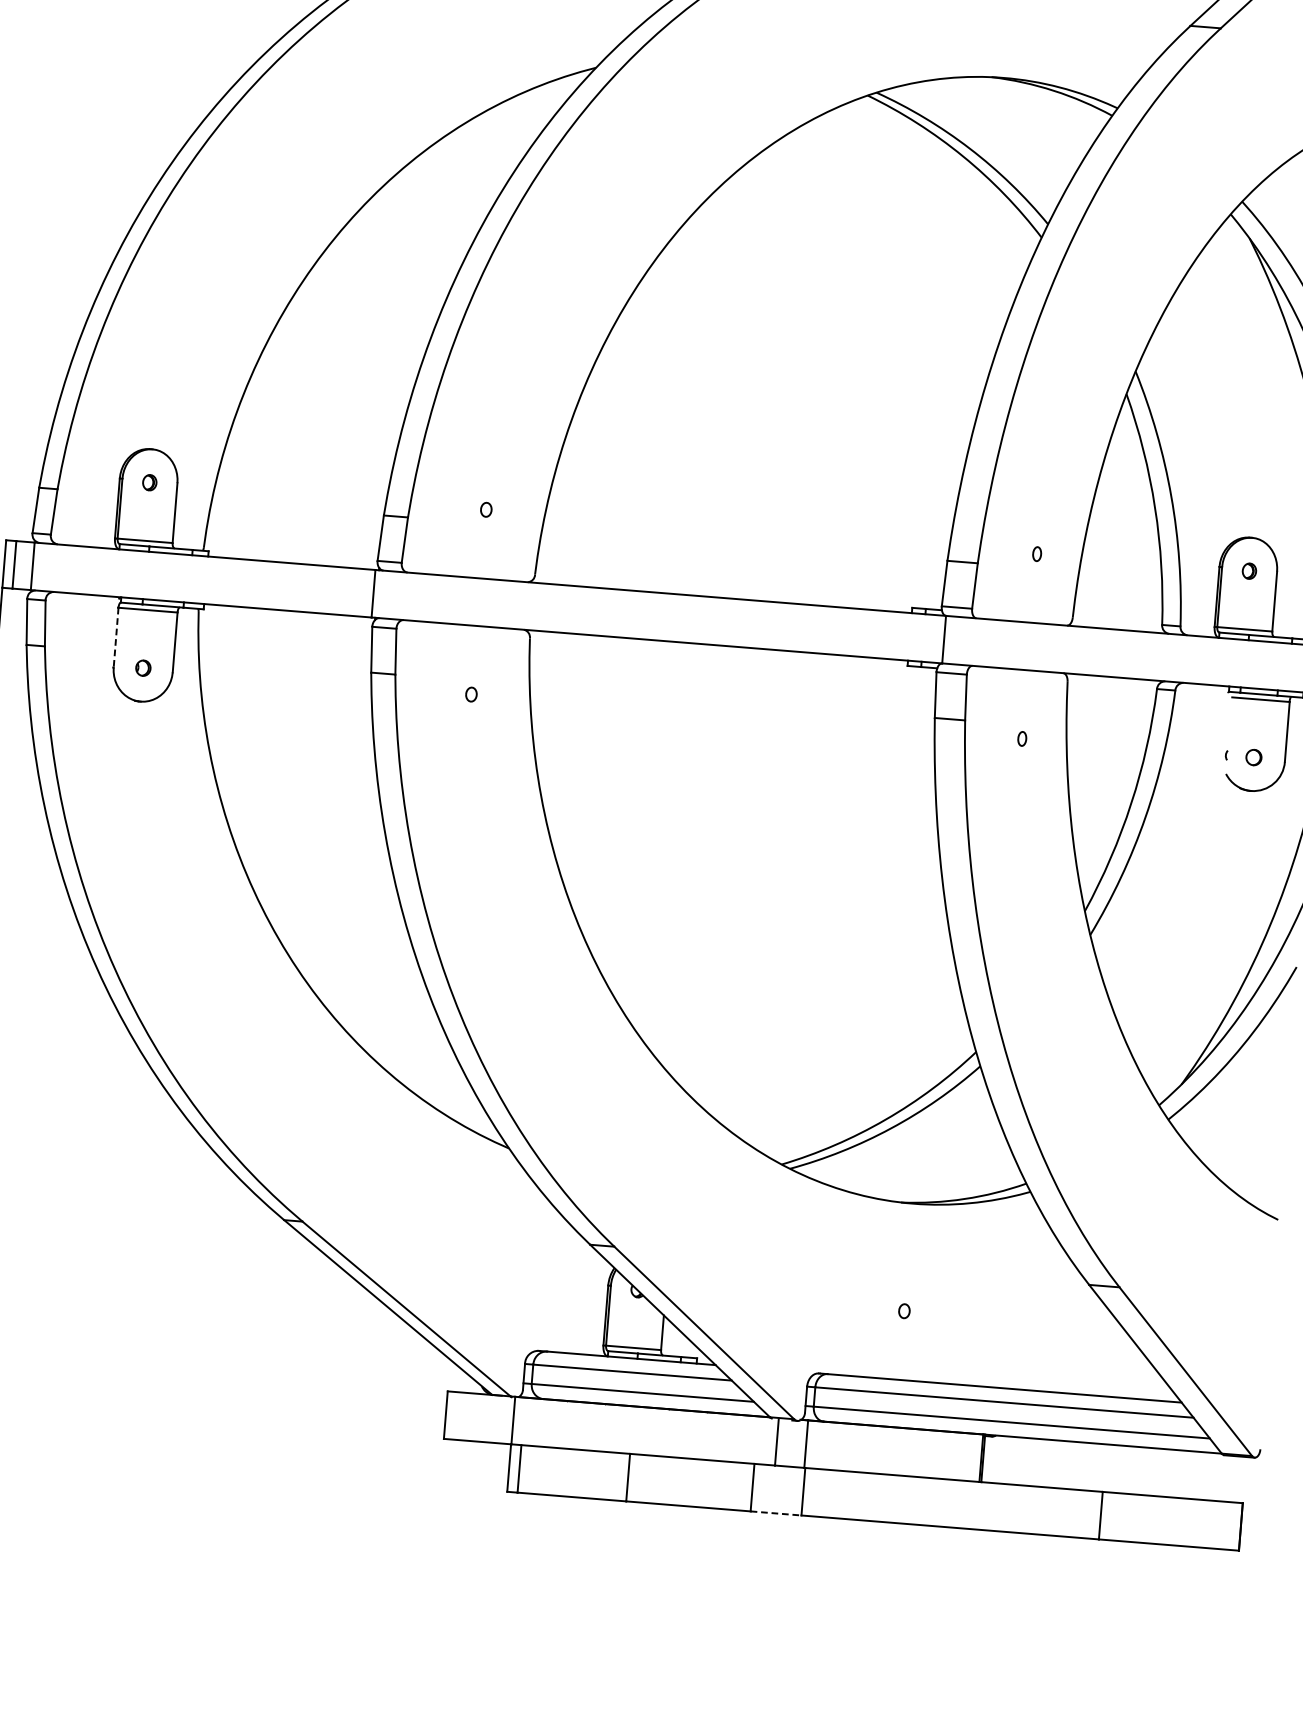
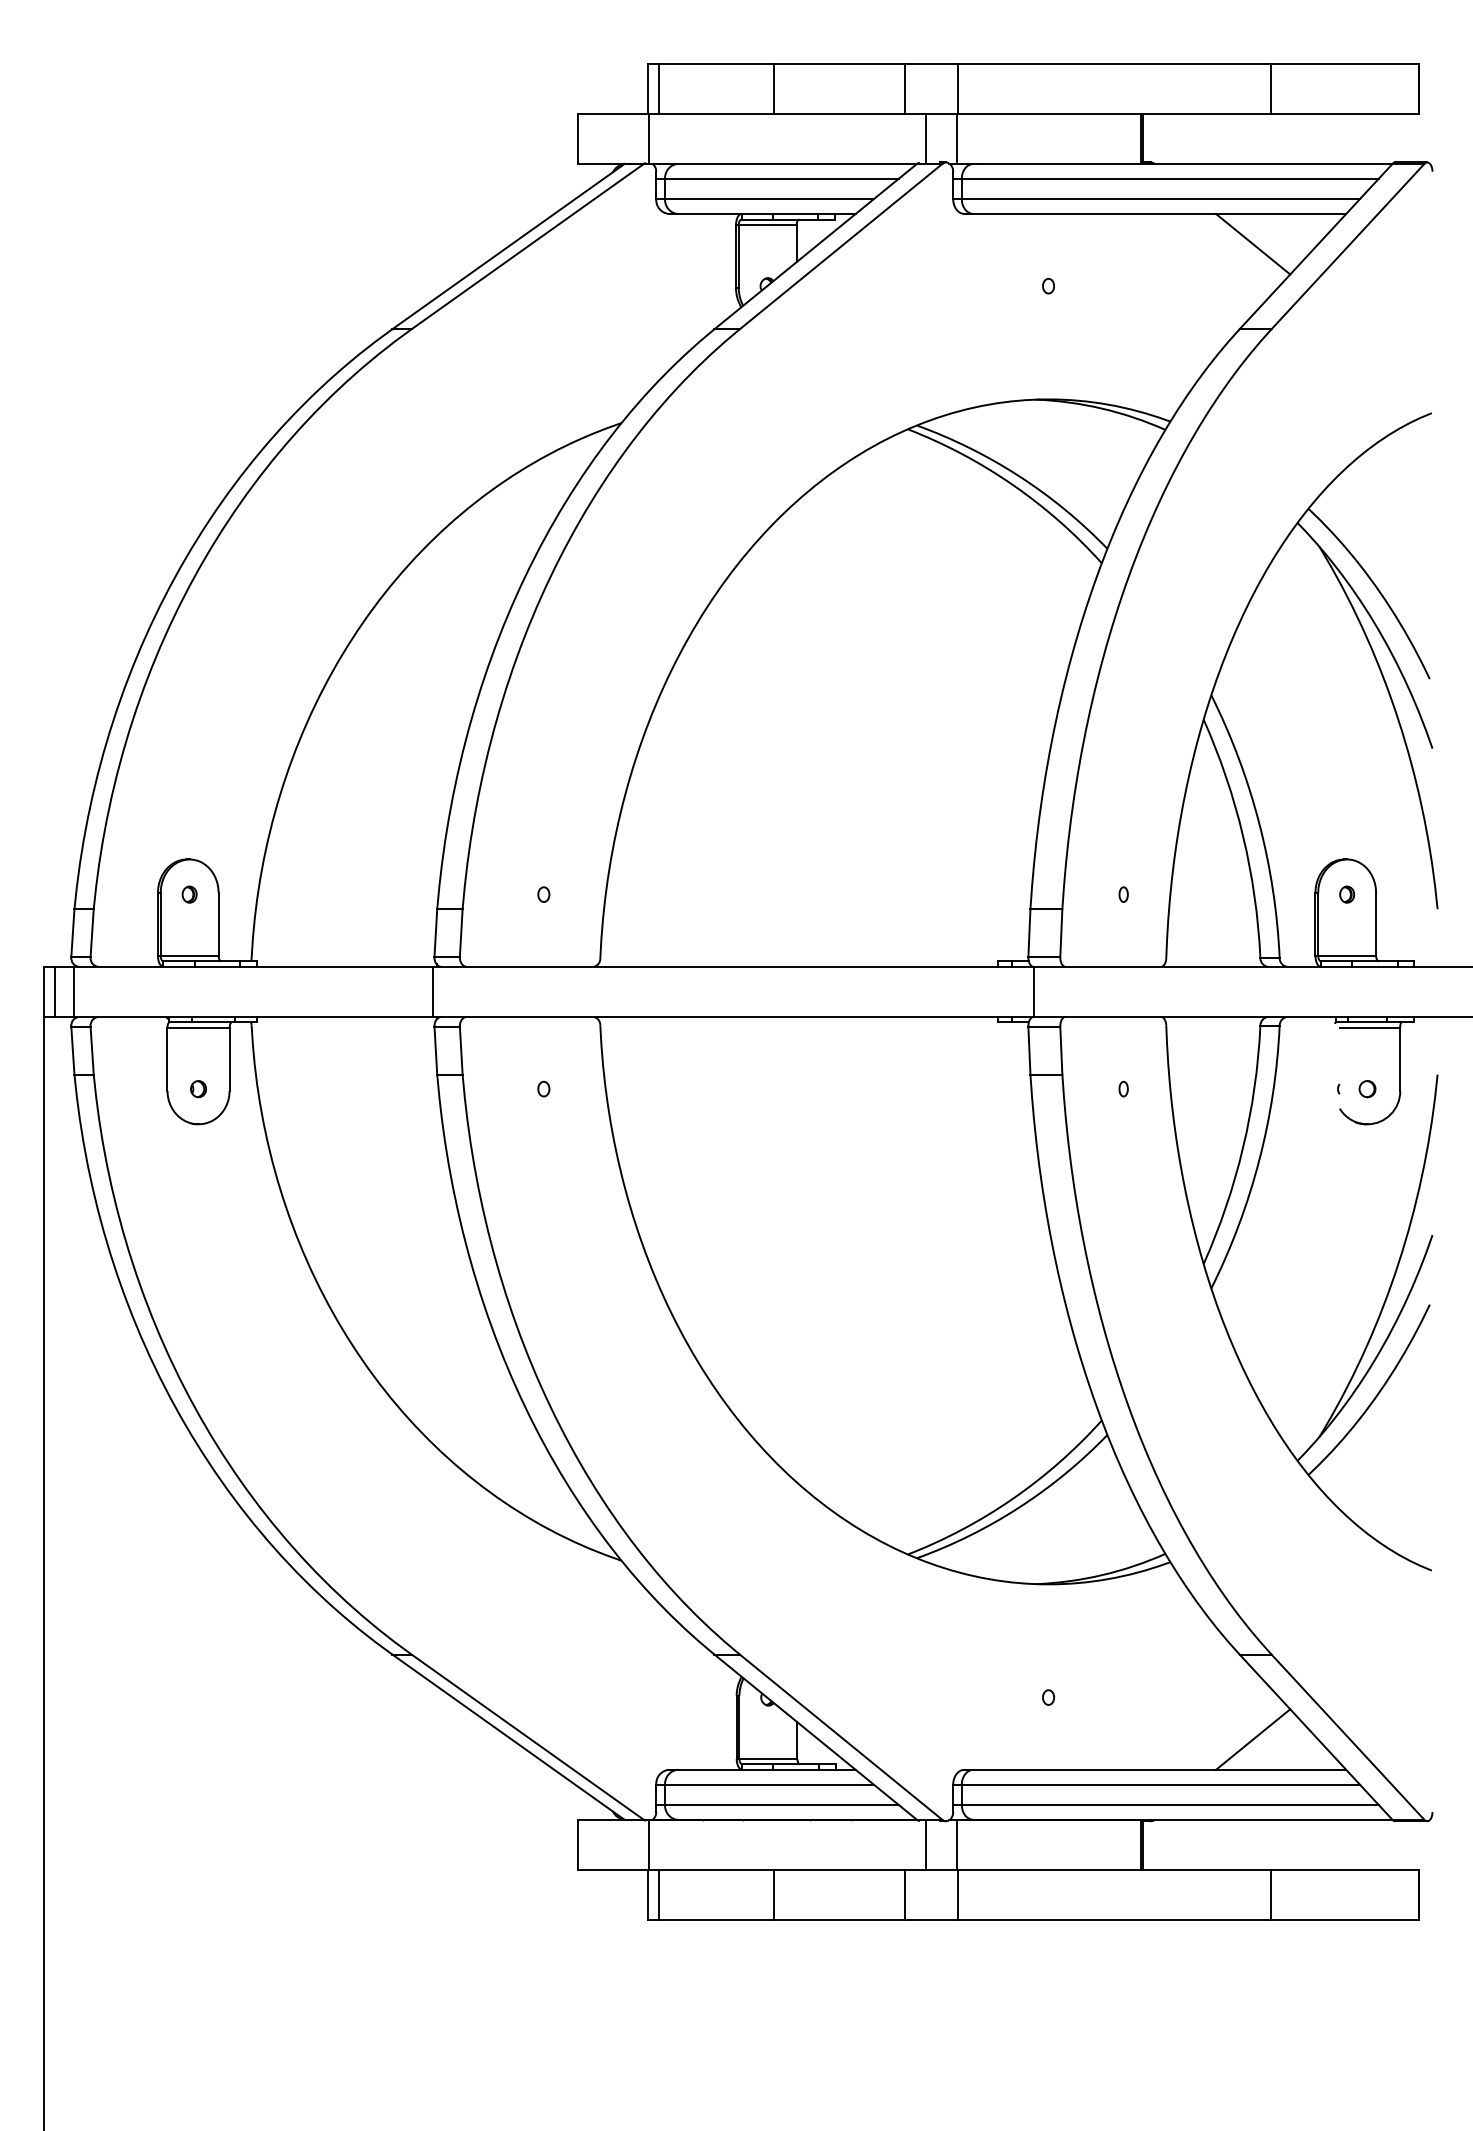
line: (116, 638) -> (167, 1060), dashed -> solid
line: (1095, 1366) -> (1253, 1739), added
line: (776, 1513) -> (931, 1919), dashed -> solid

